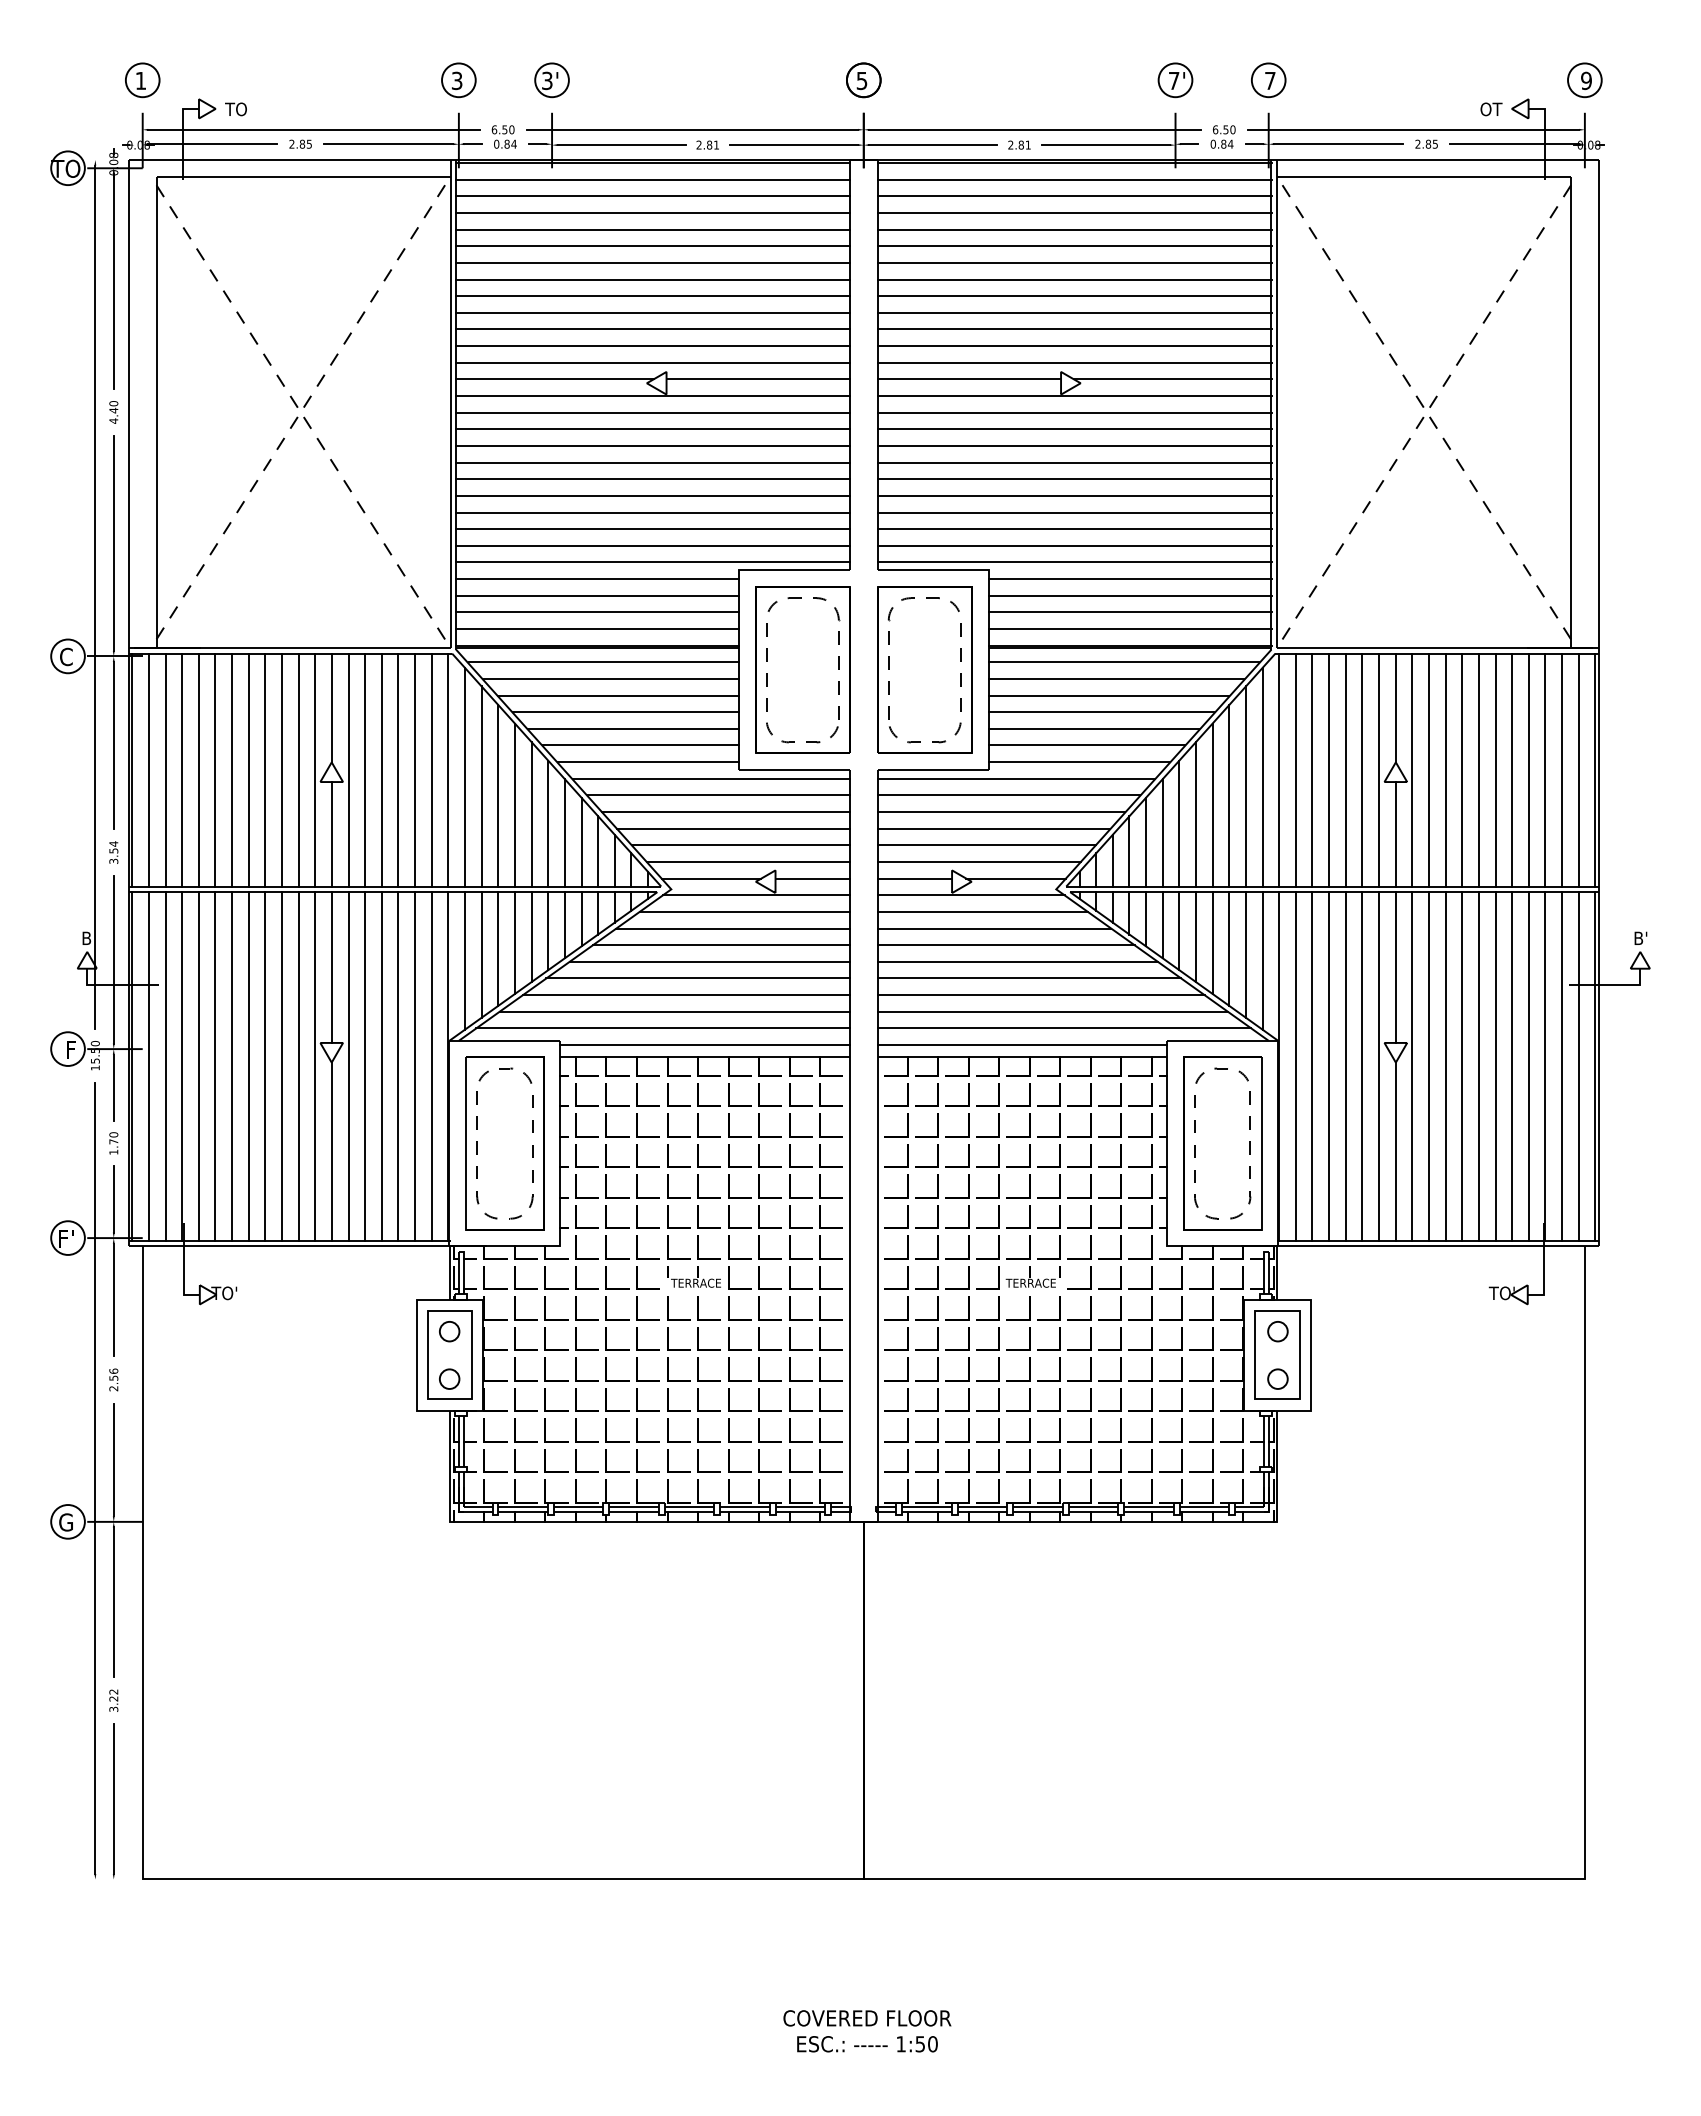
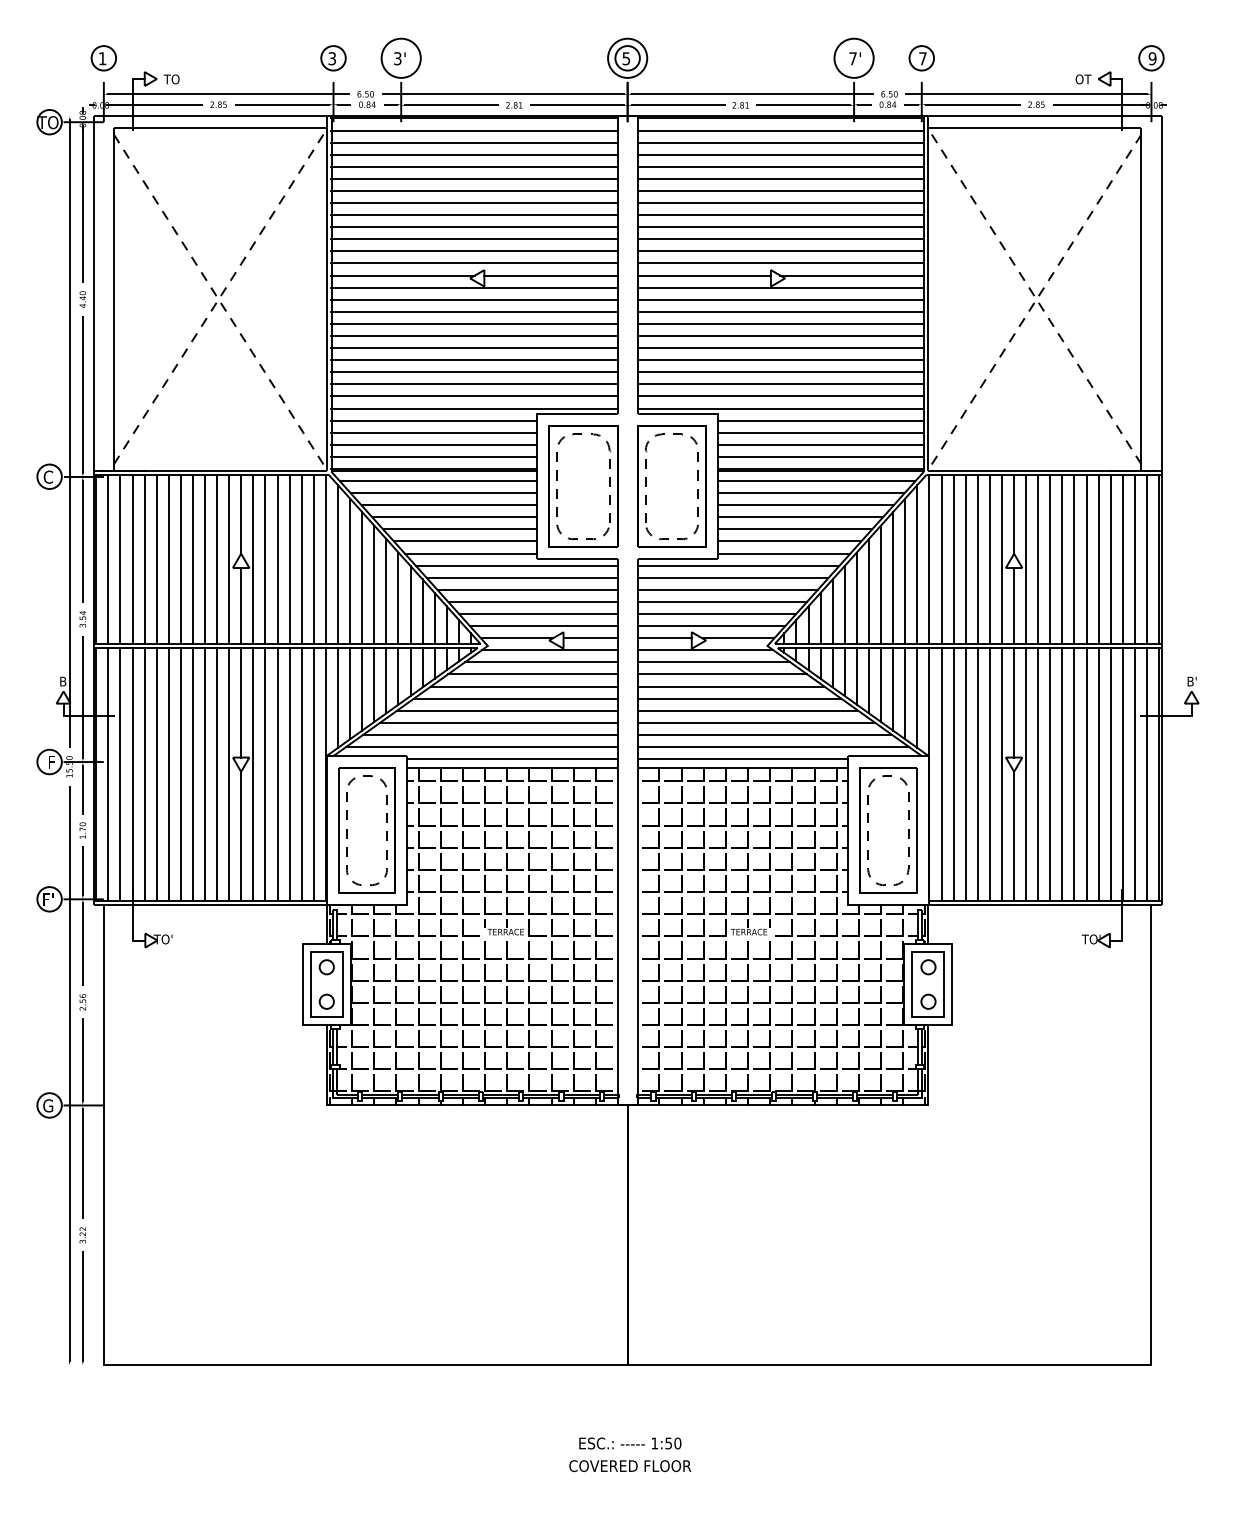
circle: (551, 80) -> (400, 58), size x1.6
circle: (863, 80) -> (627, 58), size x1.6
circle: (1175, 80) -> (854, 58), size x1.6
text: (867, 2044) -> (630, 1443), moved

